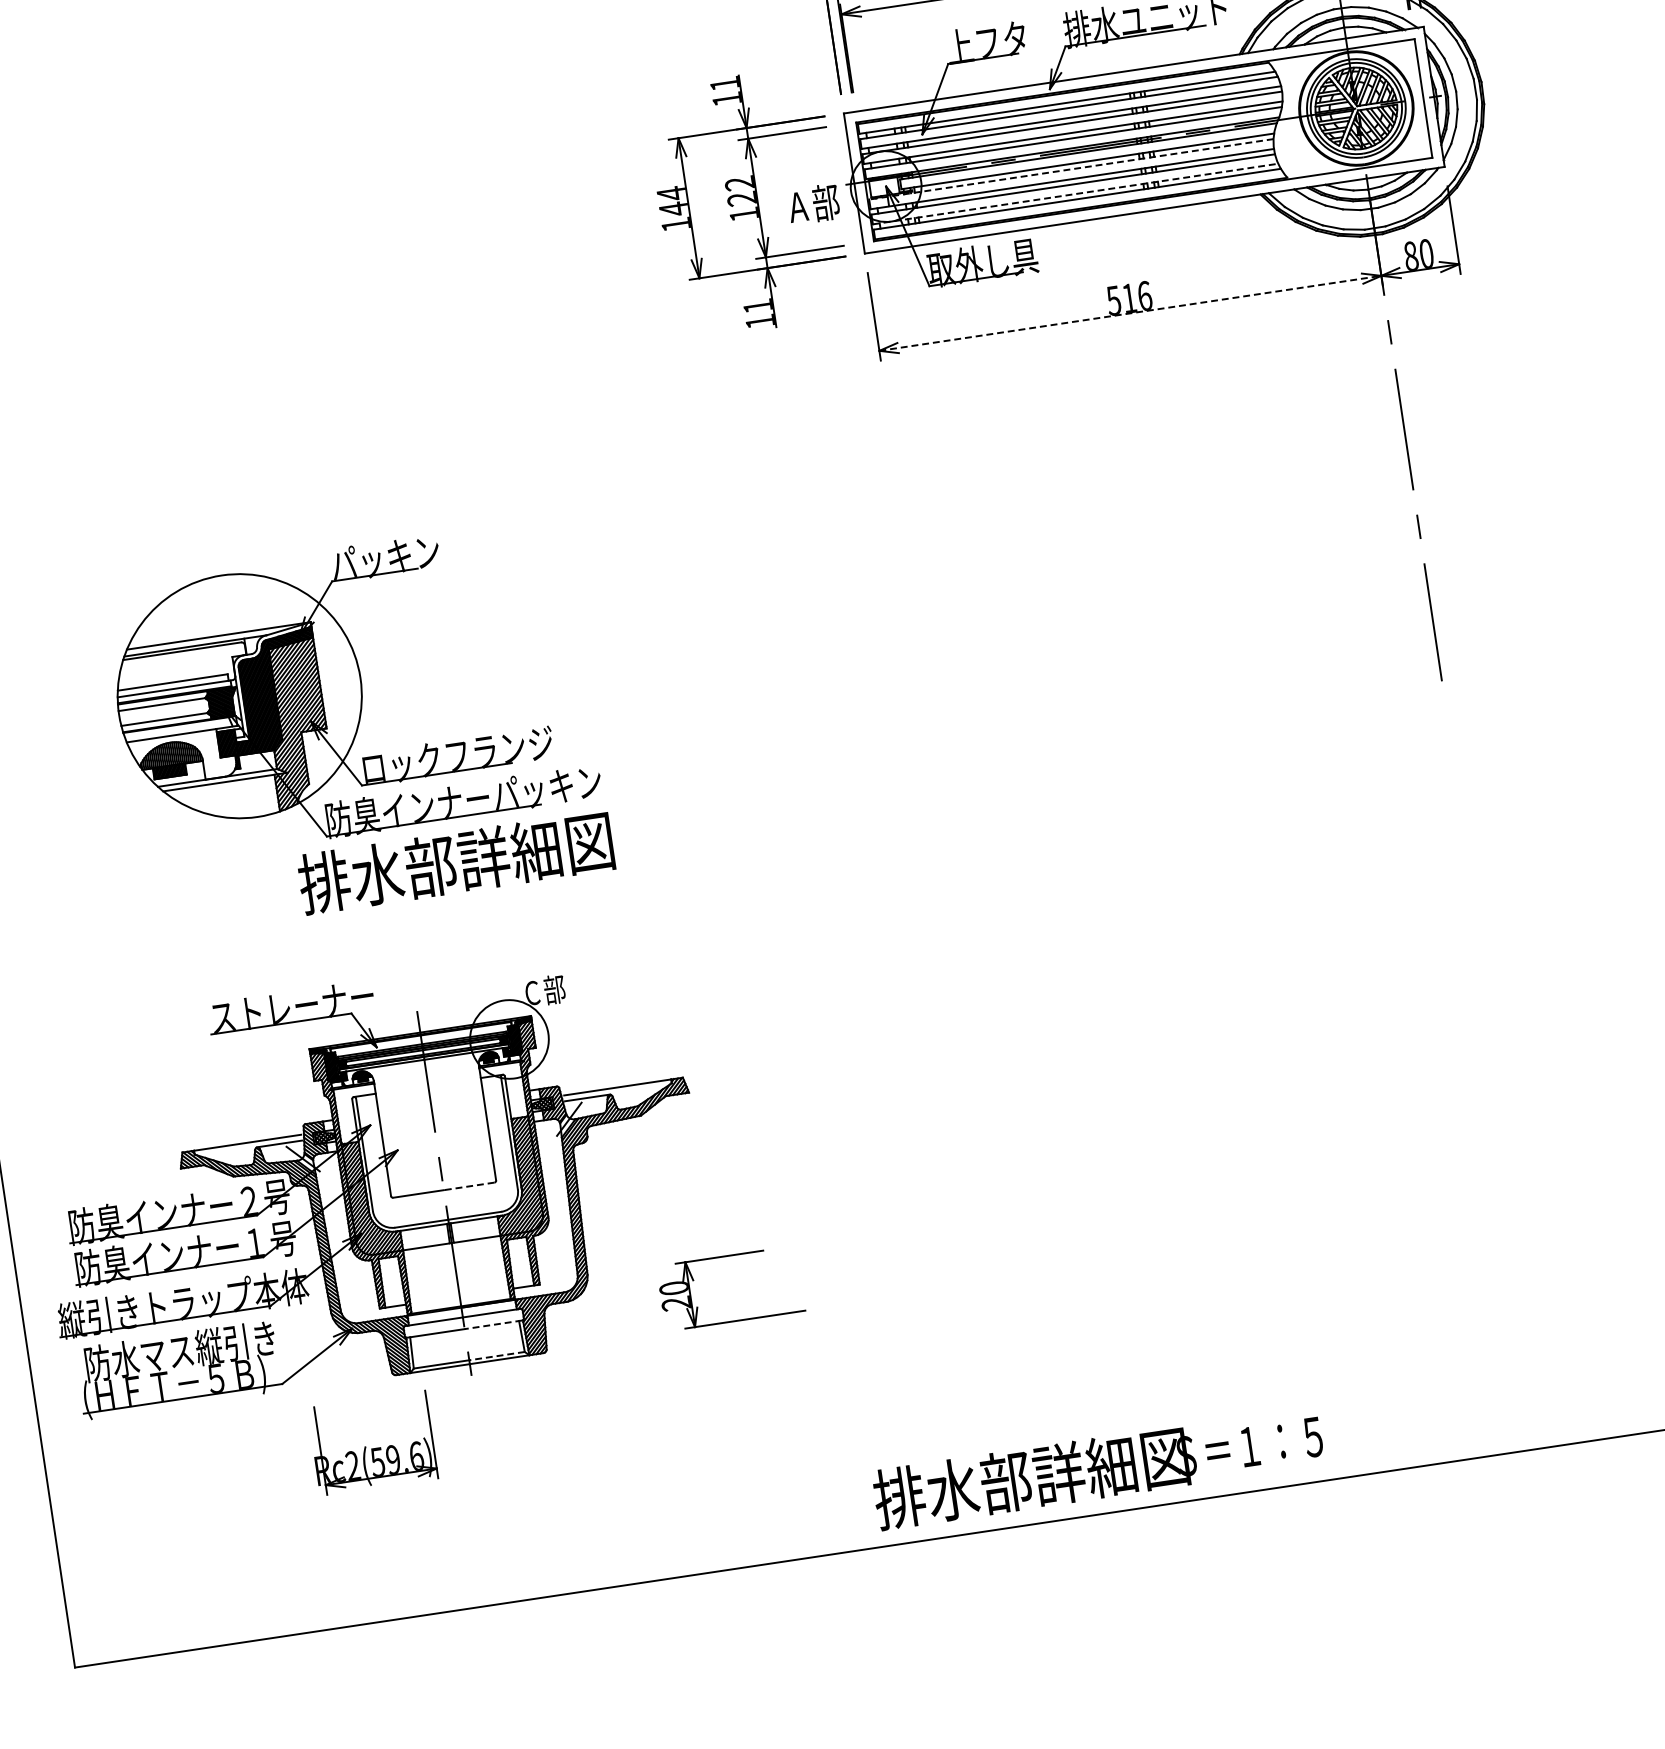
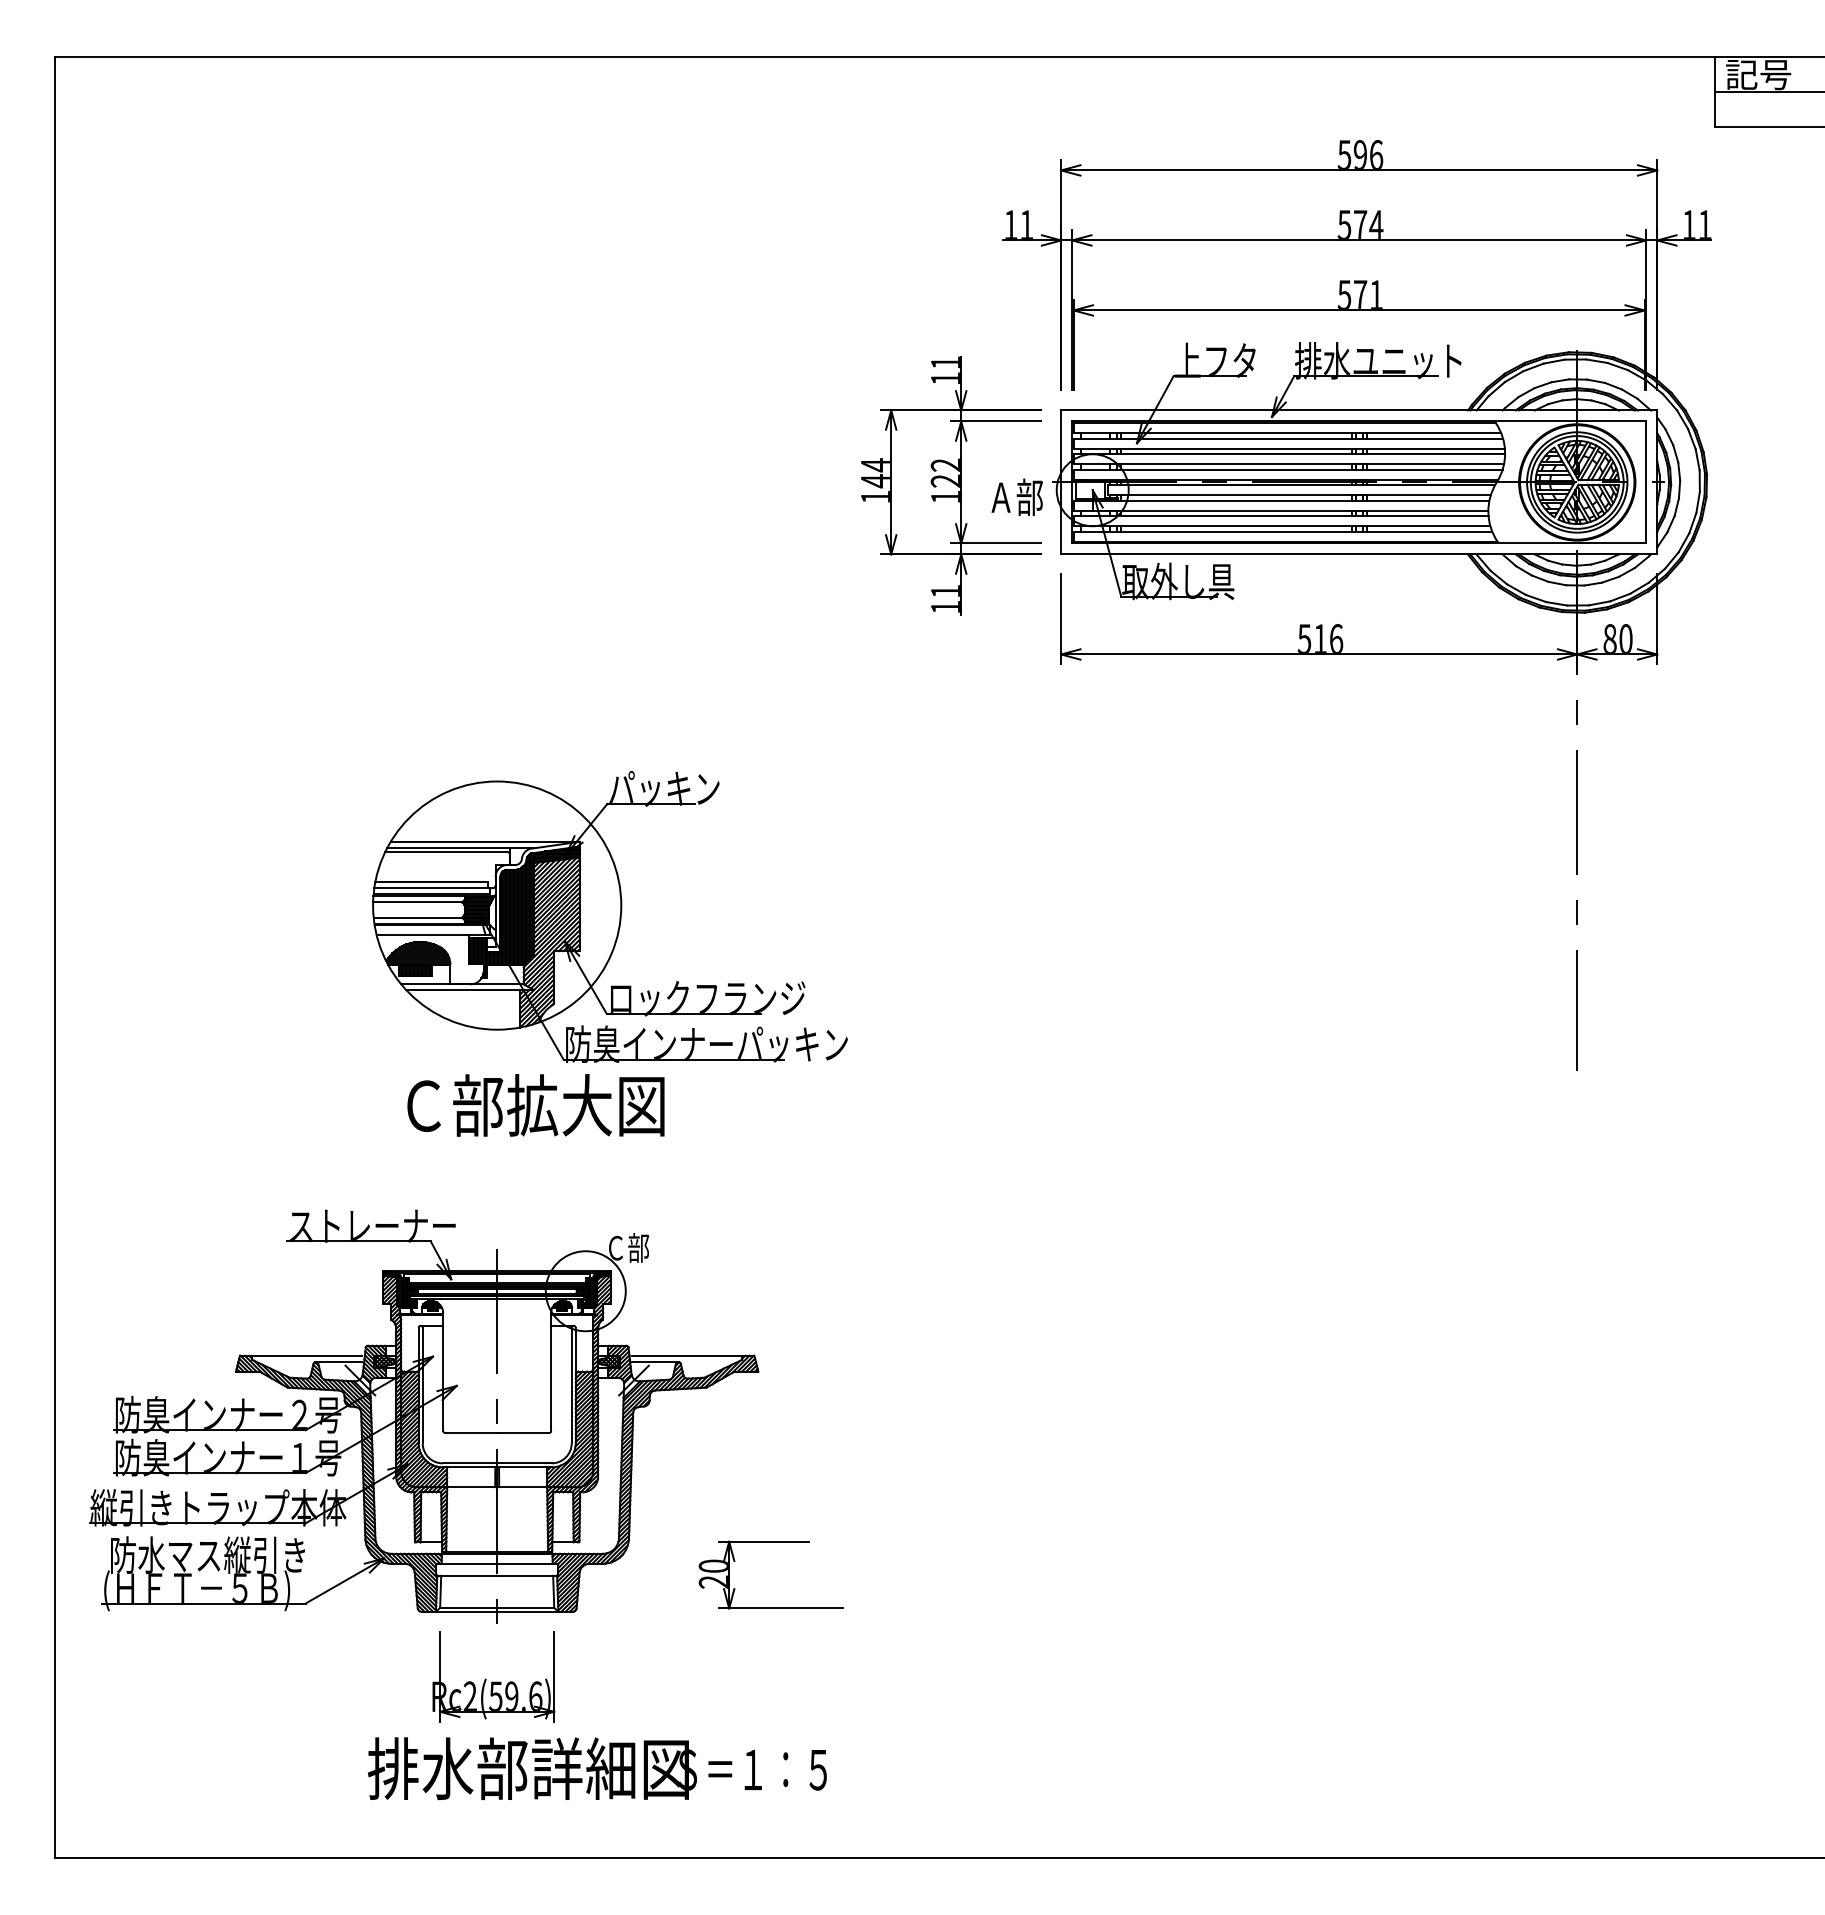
line: (1071, 169) -> (1281, 500), dashed -> solid
line: (1076, 194) -> (1282, 526), dashed -> solid
line: (1130, 313) -> (1319, 654), dashed -> solid
part: (350, 690) -> (609, 916), moved
text: (455, 862) -> (558, 1105), 排水部詳細図 -> Ｃ部拡大図
line: (468, 1186) -> (522, 1432), dashed -> solid
line: (493, 1324) -> (526, 1575), dashed -> solid
line: (496, 1355) -> (525, 1607), dashed -> solid
part: (372, 1443) -> (493, 1676), moved
text: (1098, 1467) -> (597, 1768), moved

